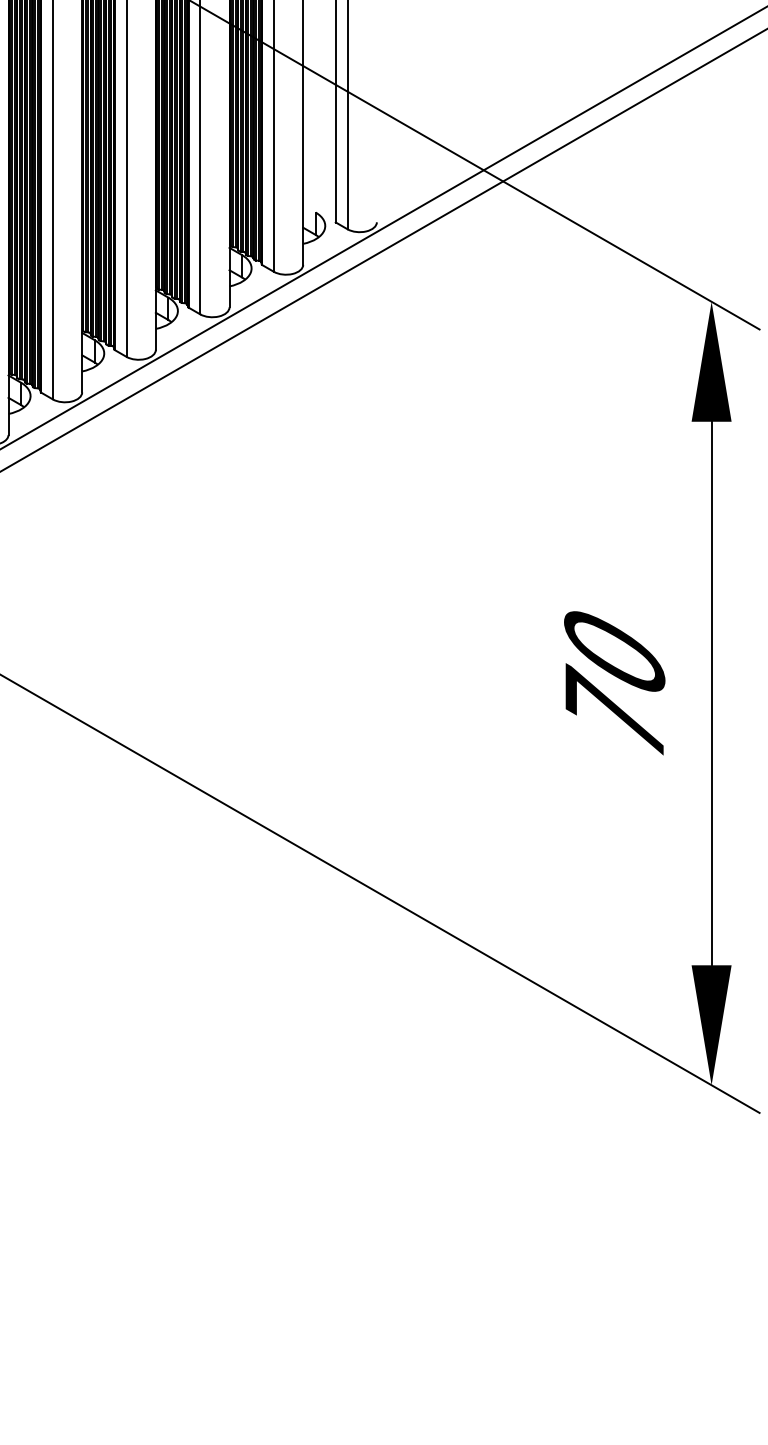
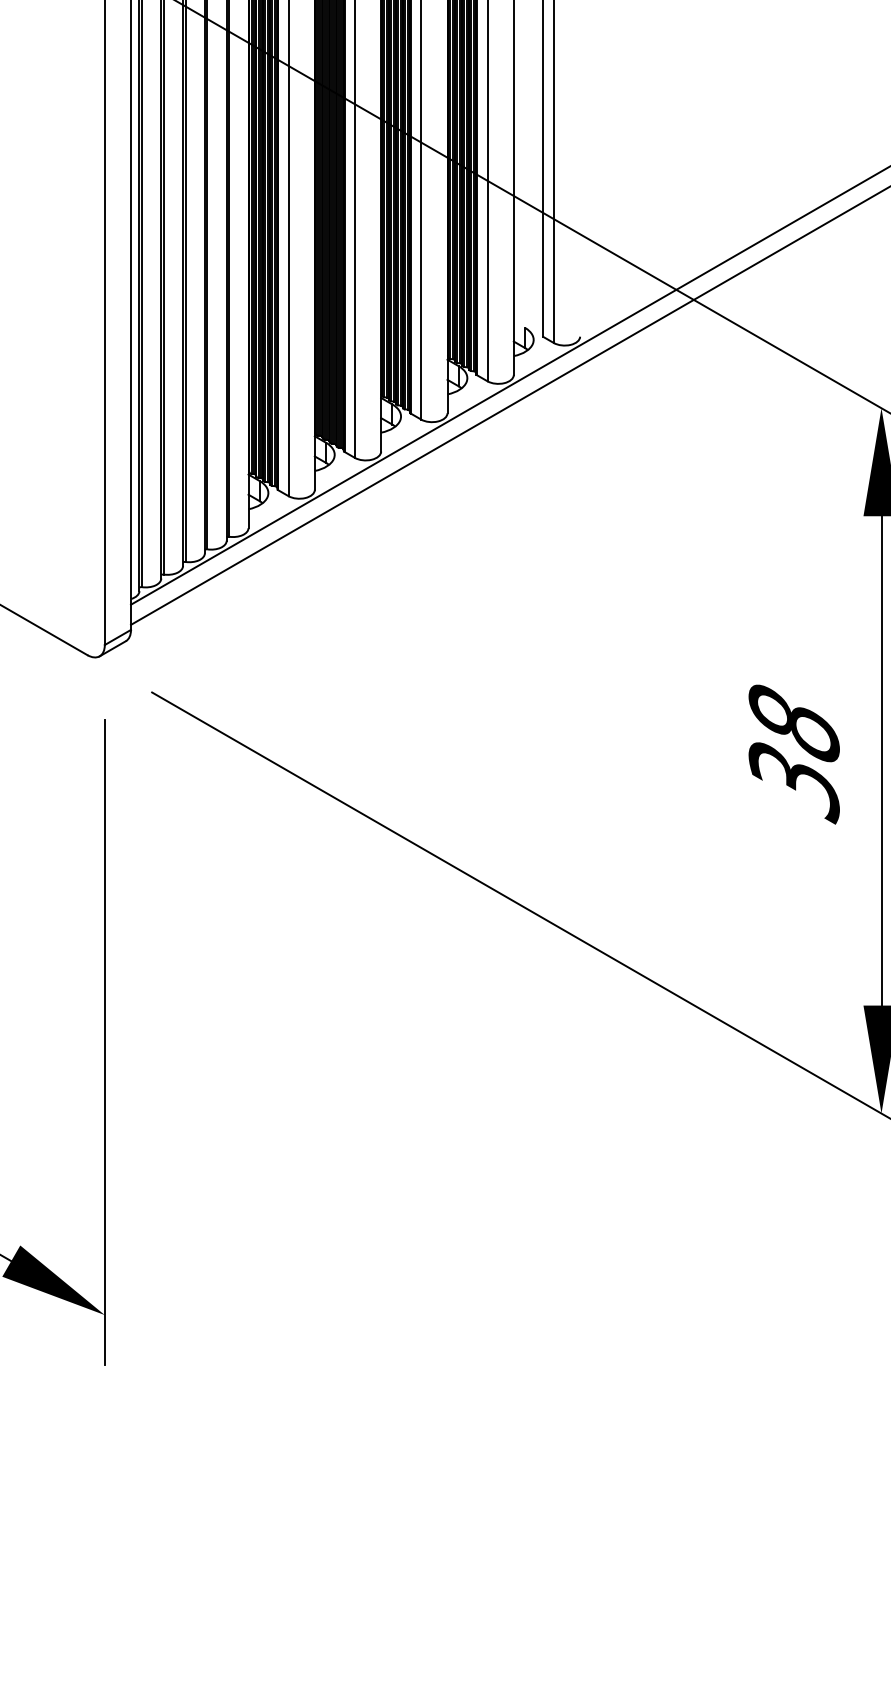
text: (613, 686) -> (793, 754), 70 -> 38

